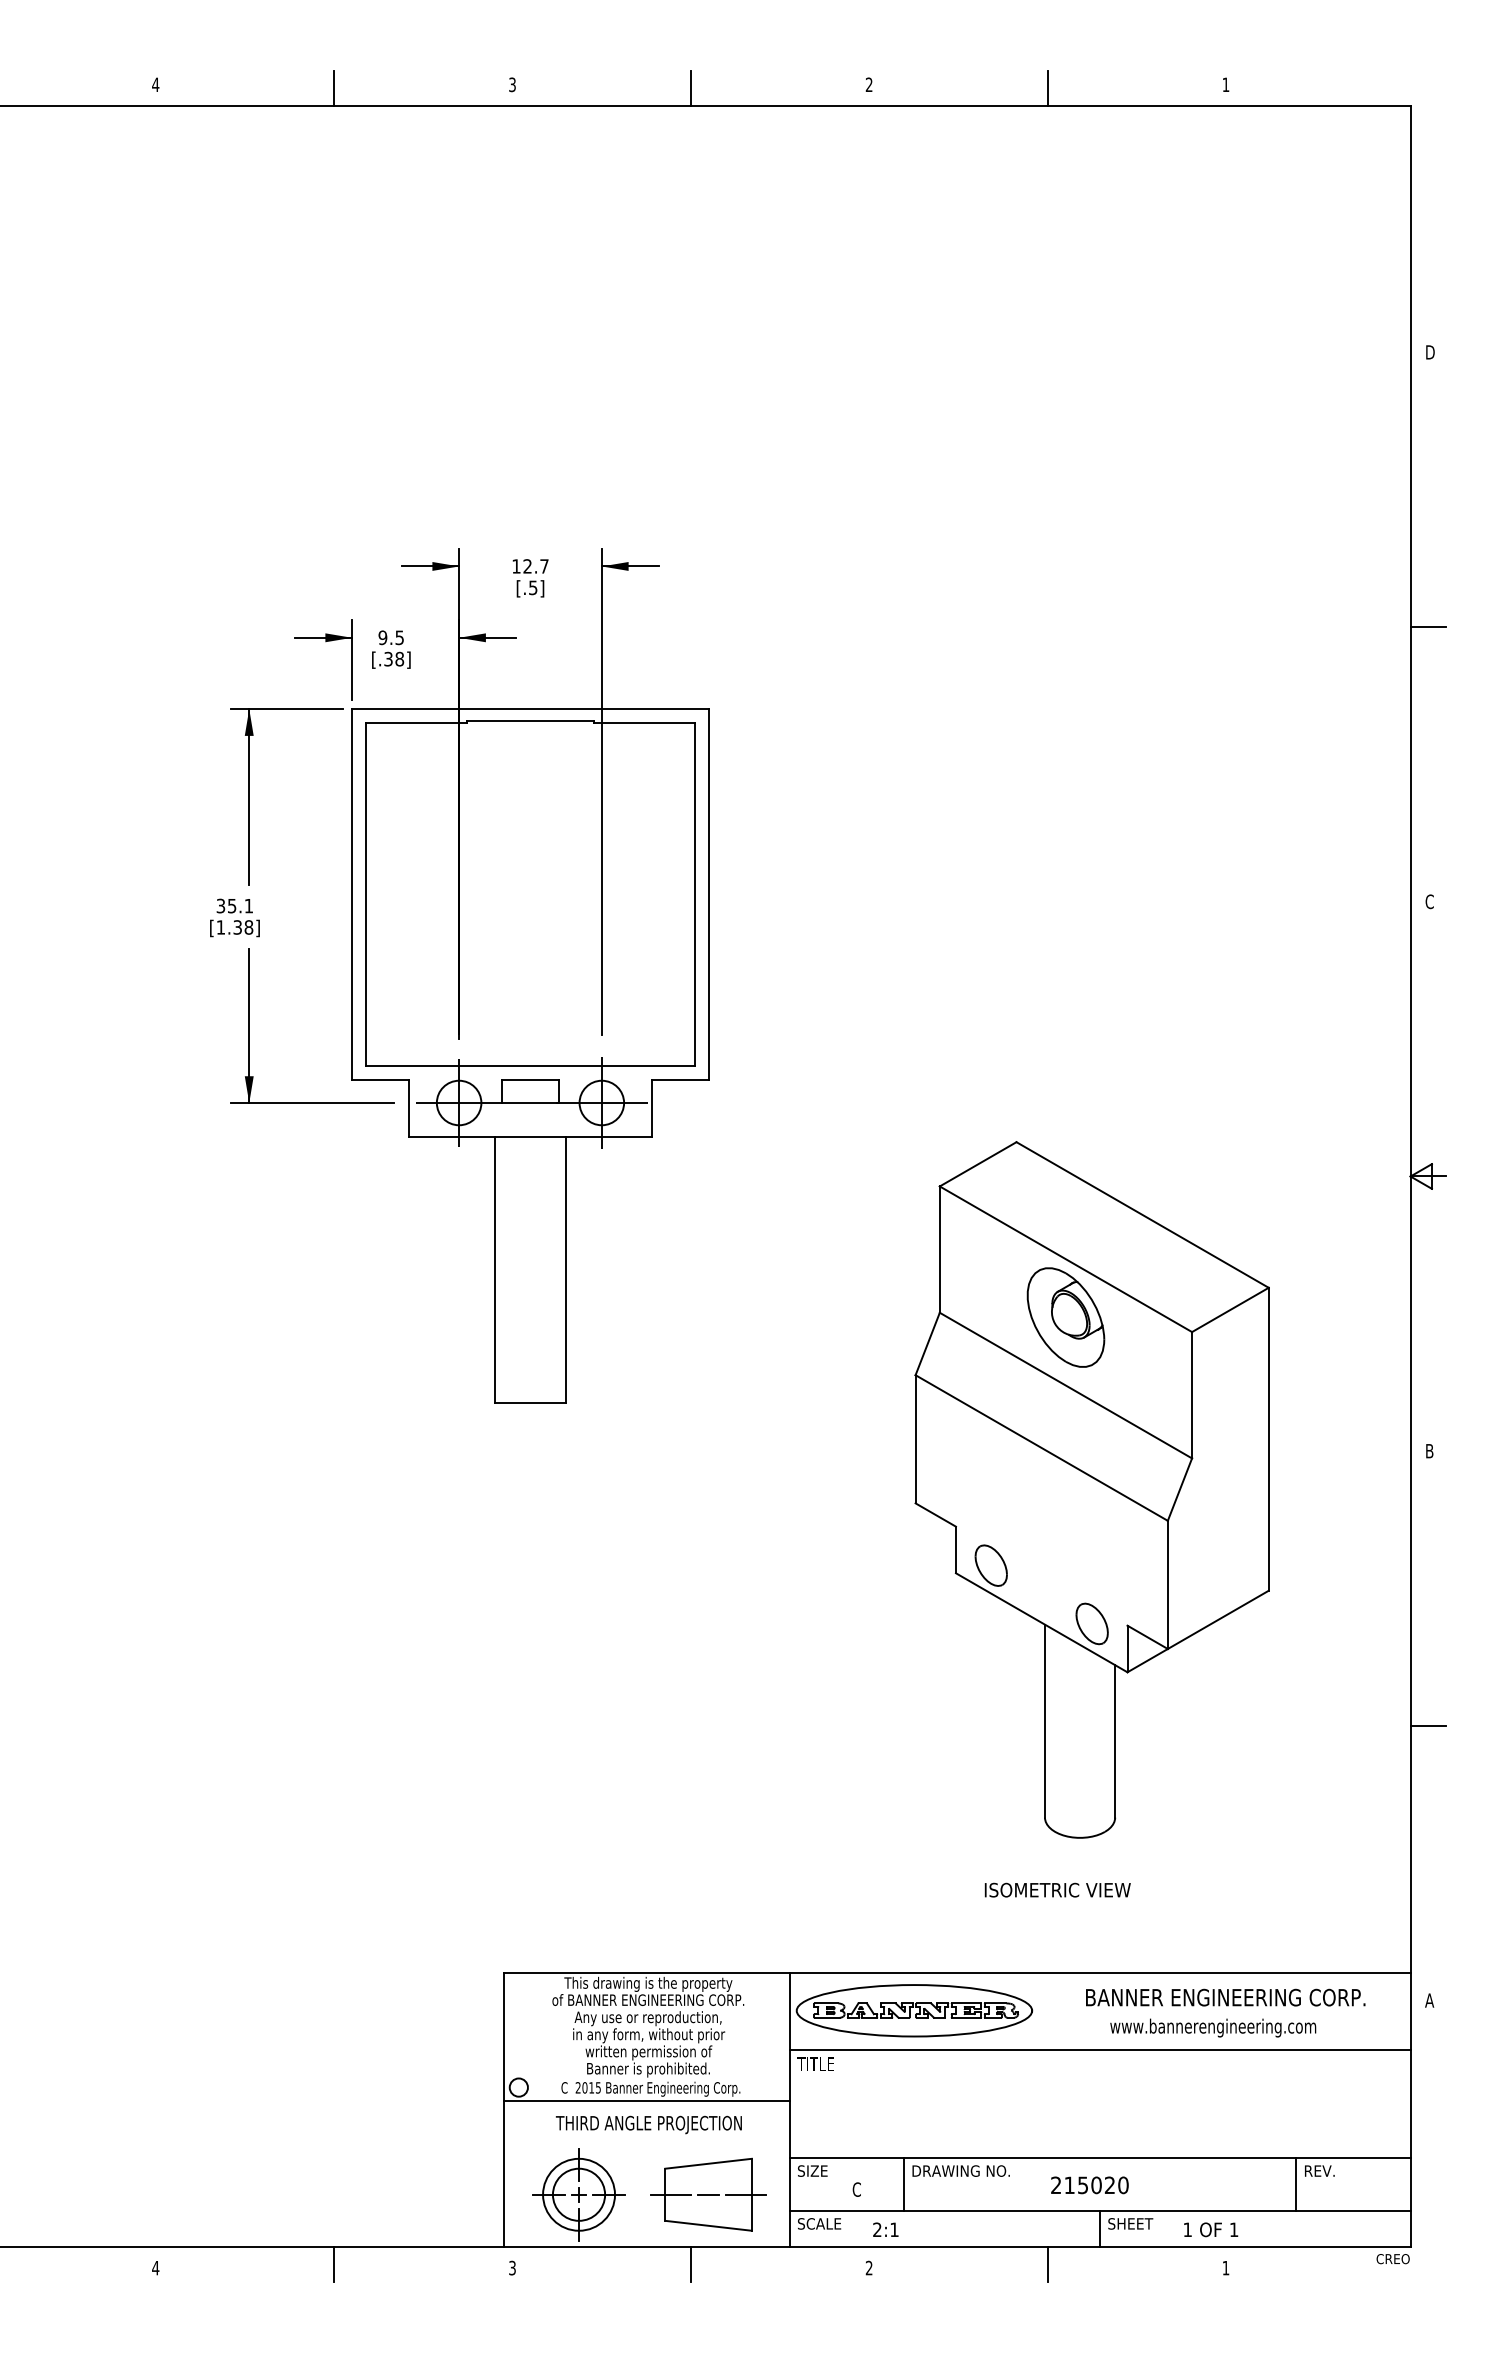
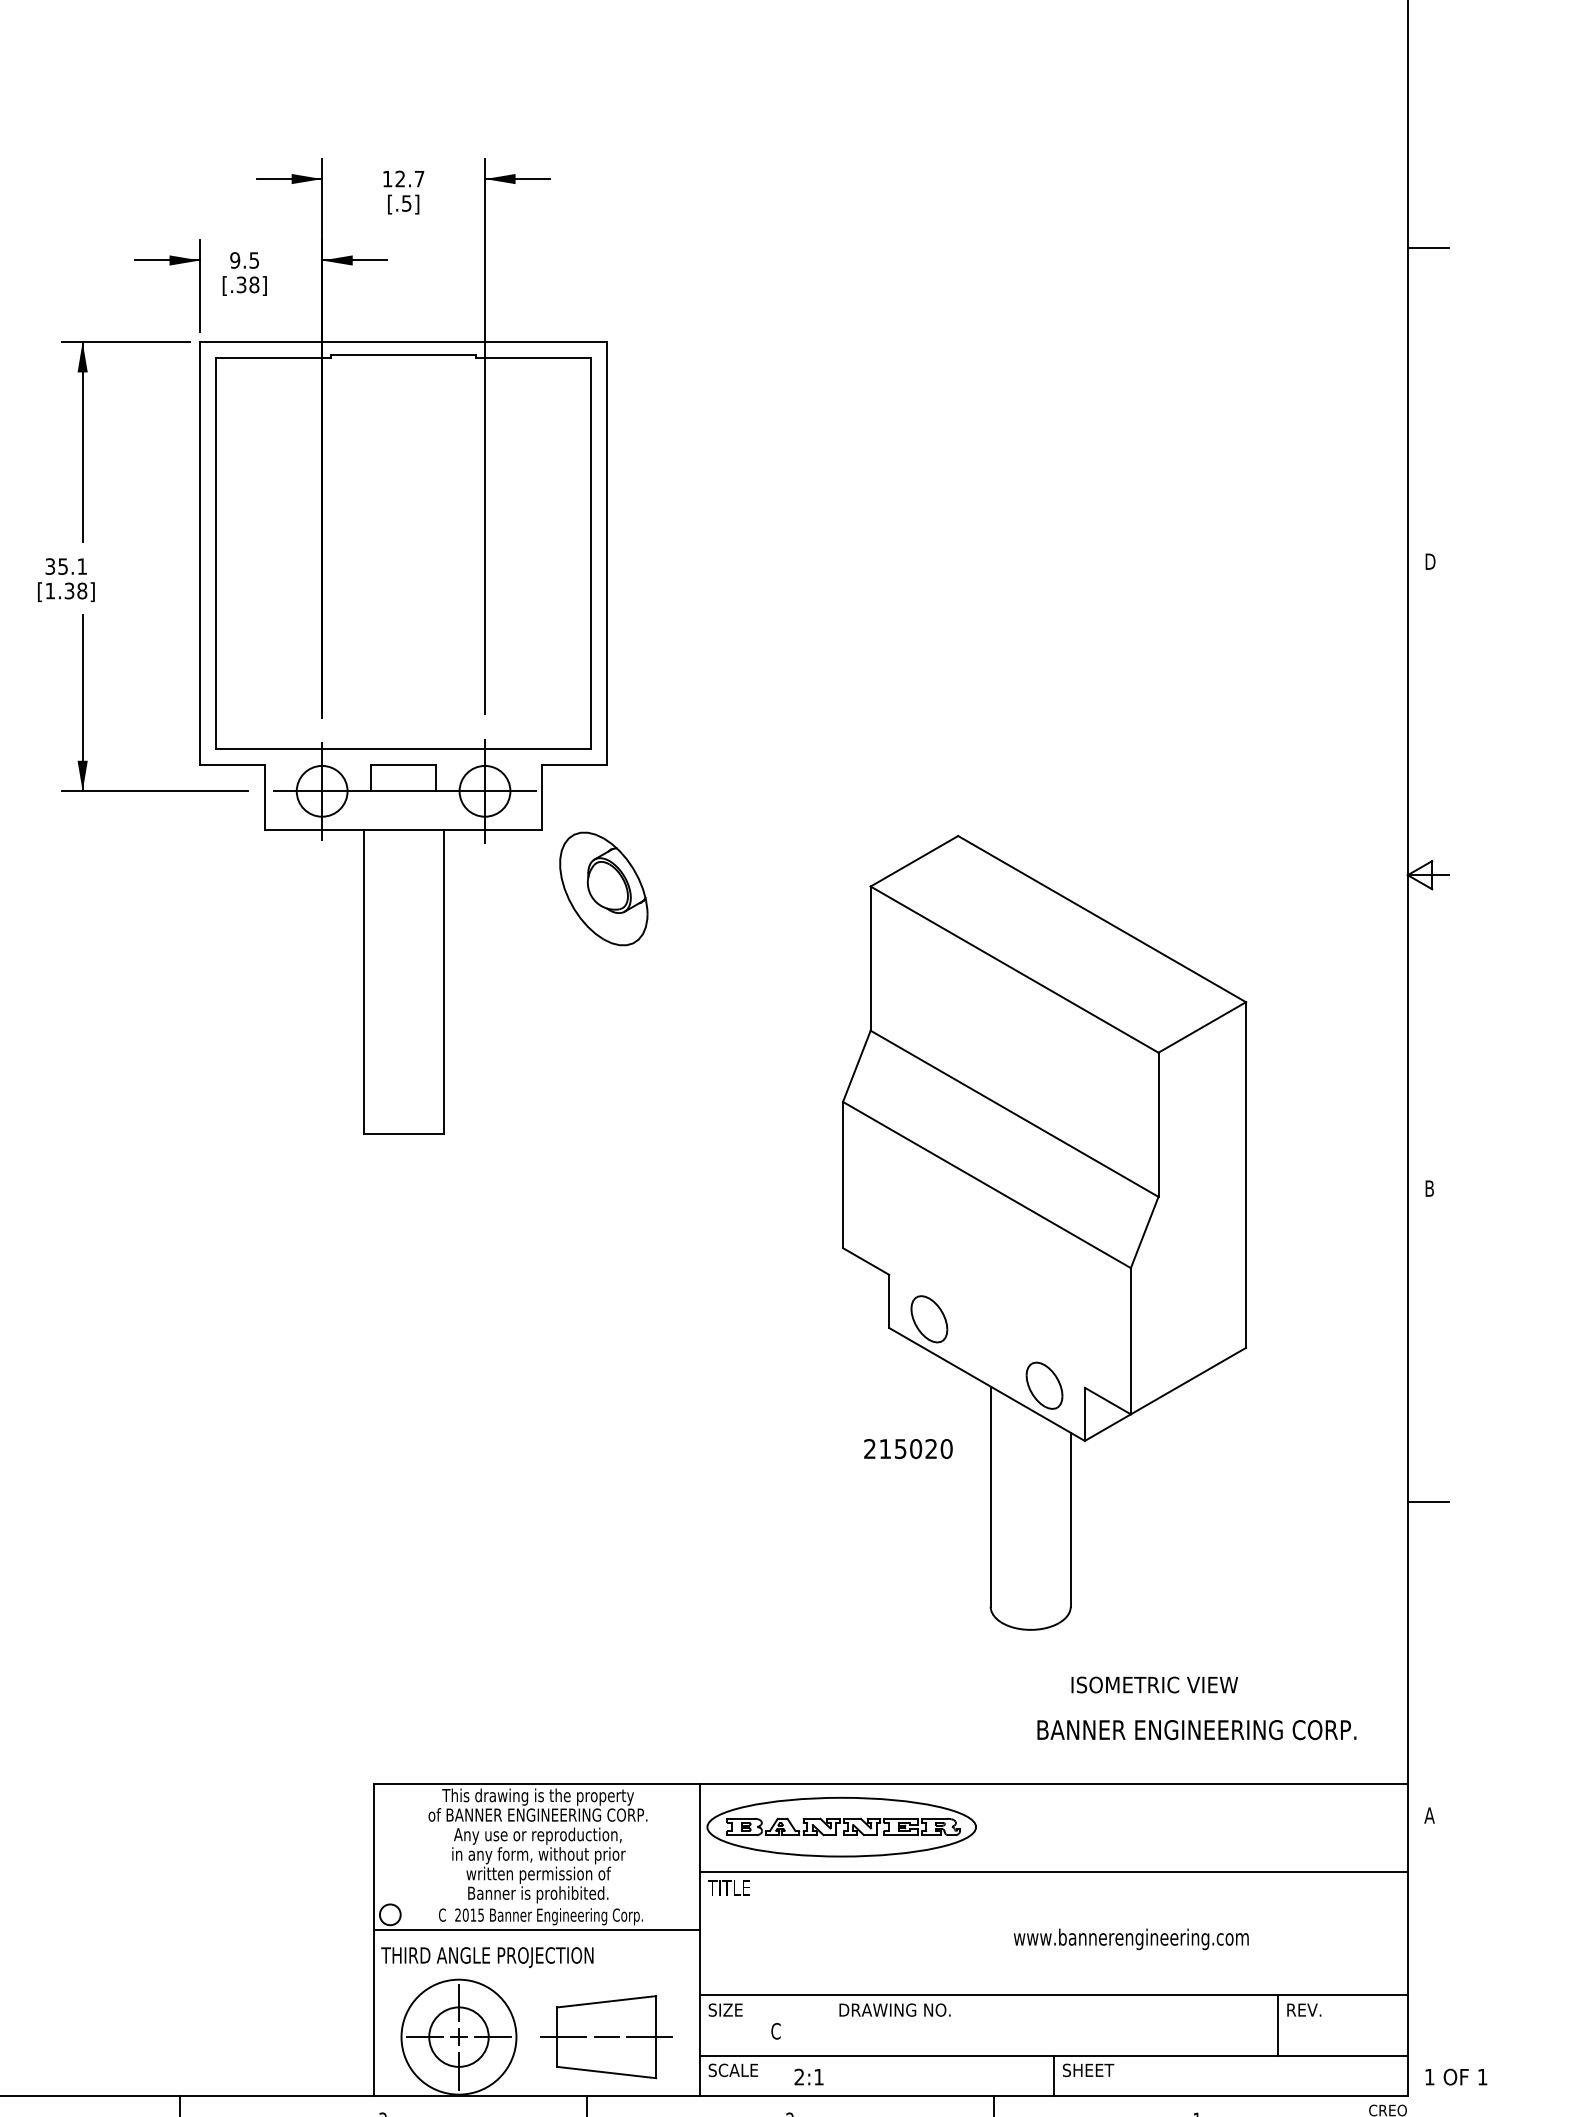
text: (1429, 901) -> (1429, 561), C -> D
part: (1065, 1317) -> (603, 888), moved
text: (1057, 1889) -> (1154, 1684), moved
text: (1225, 1997) -> (1196, 1729), moved
text: (1213, 2027) -> (1131, 1938), moved
text: (648, 2124) -> (486, 1956), moved
line: (903, 2184) -> (829, 2025), removed
text: (1089, 2185) -> (907, 1449), moved
circle: (579, 2194) -> (459, 2036), size x1.4
text: (1211, 2229) -> (1456, 2076), moved

